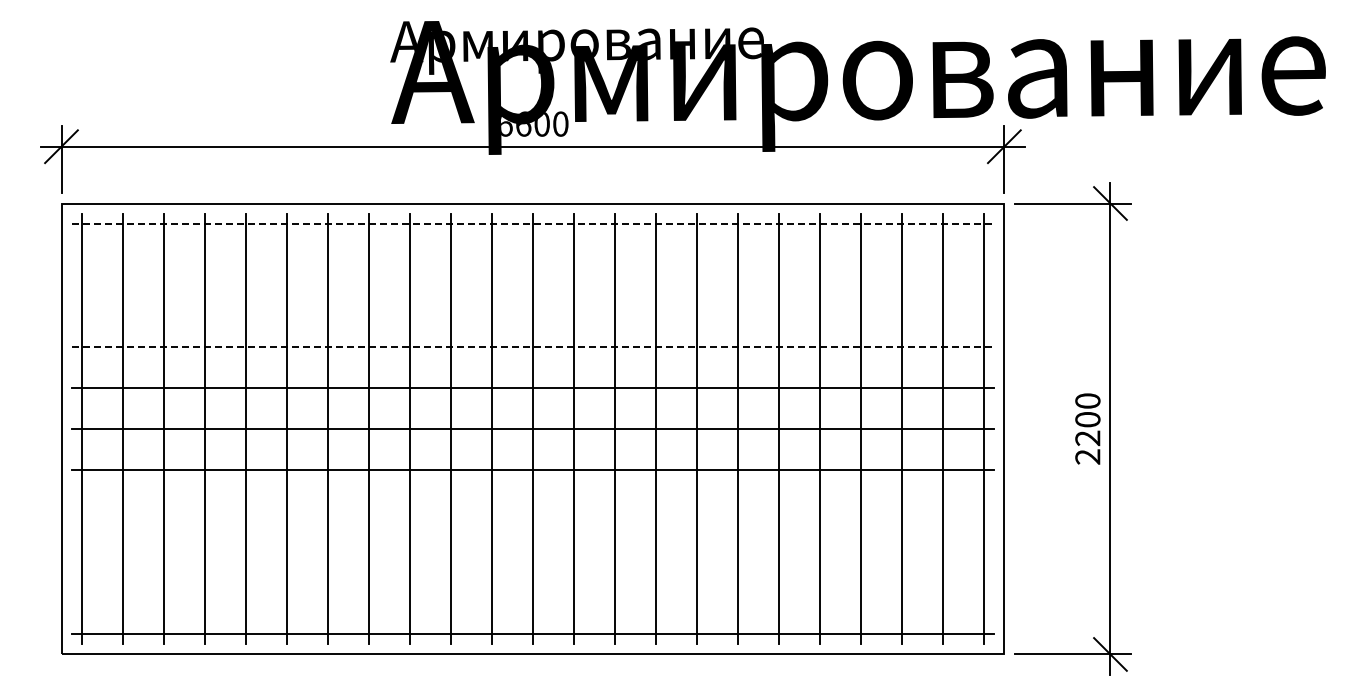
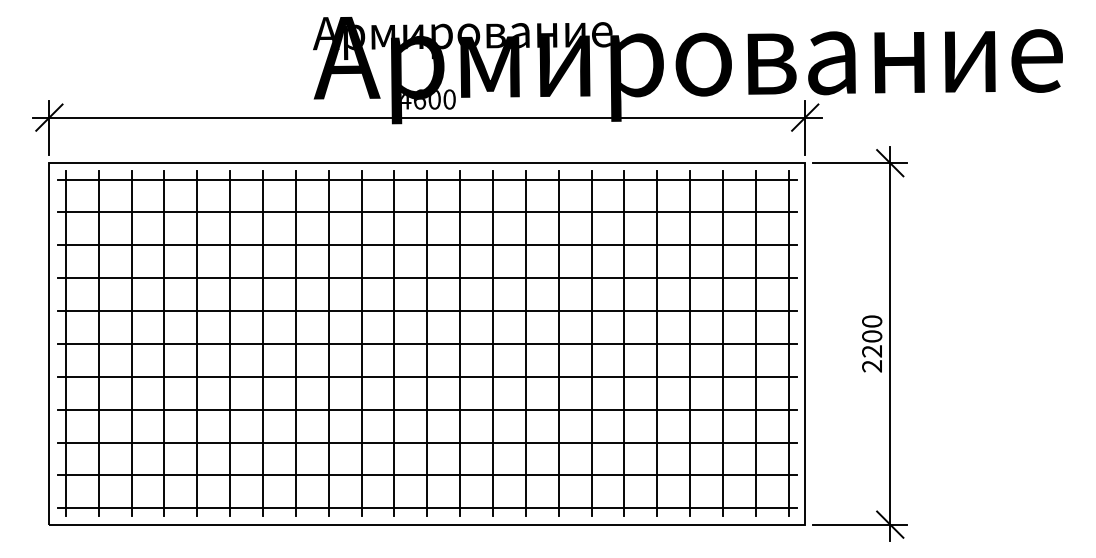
text: (506, 126) -> (406, 101), 6600 -> 4600
line: (533, 224) -> (427, 180), dashed -> solid
line: (532, 265) -> (426, 212), added
line: (532, 306) -> (426, 245), added
line: (533, 347) -> (427, 278), dashed -> solid
line: (532, 510) -> (426, 409), added
line: (532, 551) -> (426, 442), added
line: (532, 592) -> (426, 474), added

